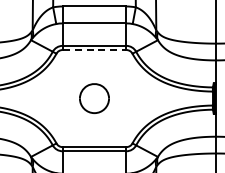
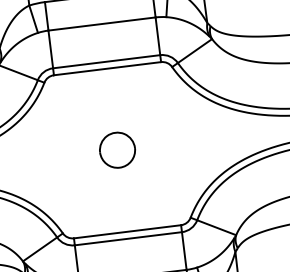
line: (94, 50) -> (107, 69), dashed -> solid
part: (94, 98) -> (117, 150), size x0.71

